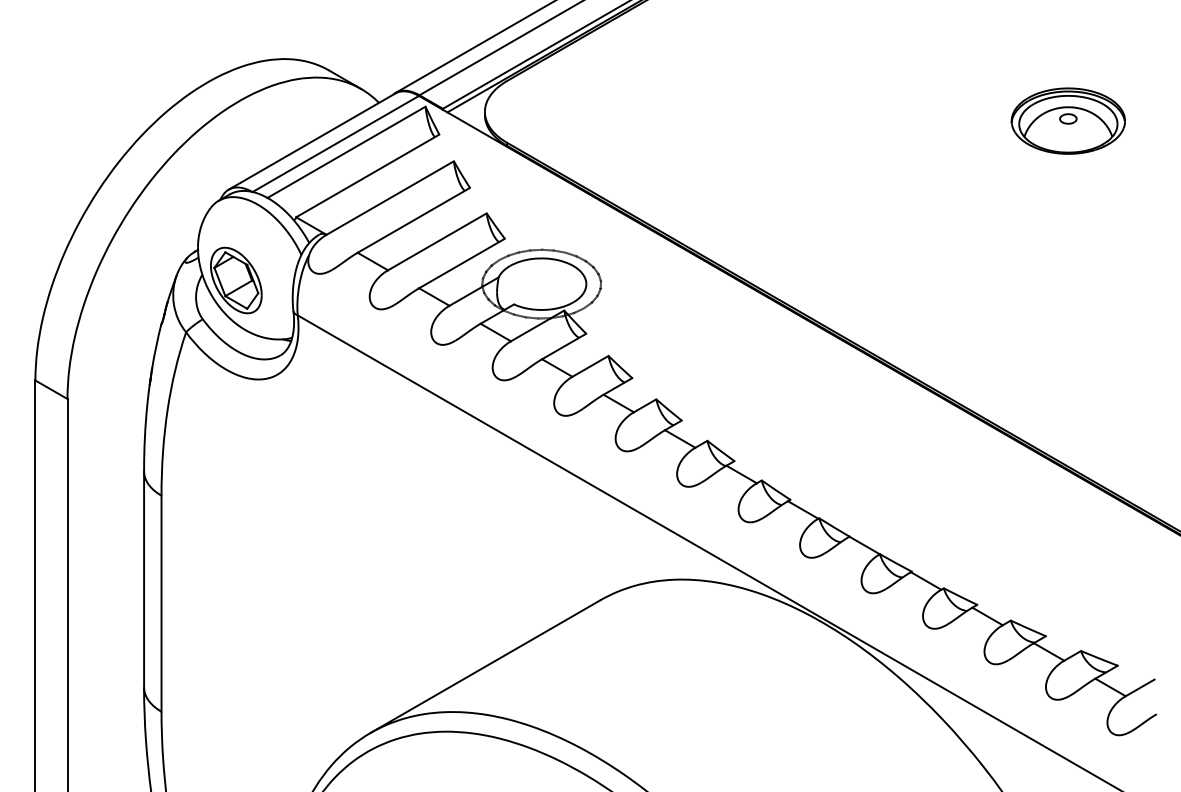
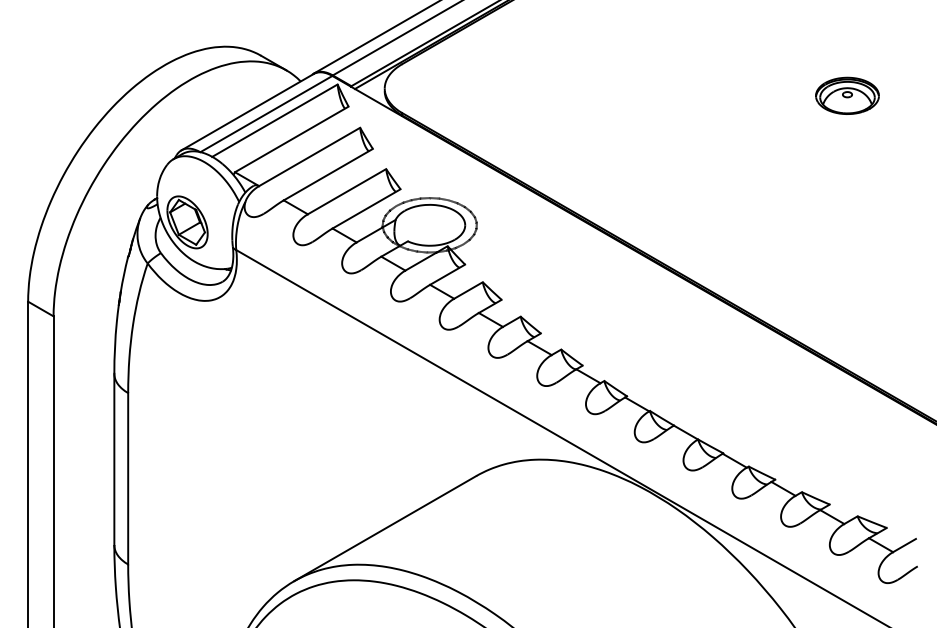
part: (1067, 120) -> (846, 95), size x0.7

